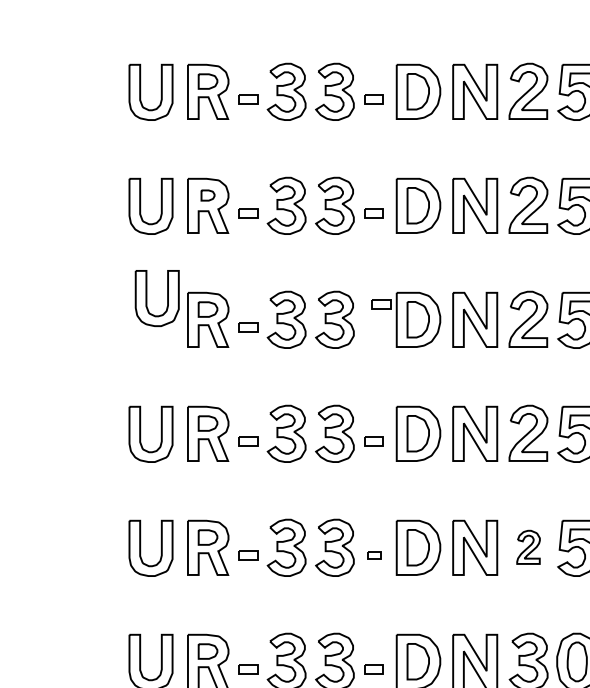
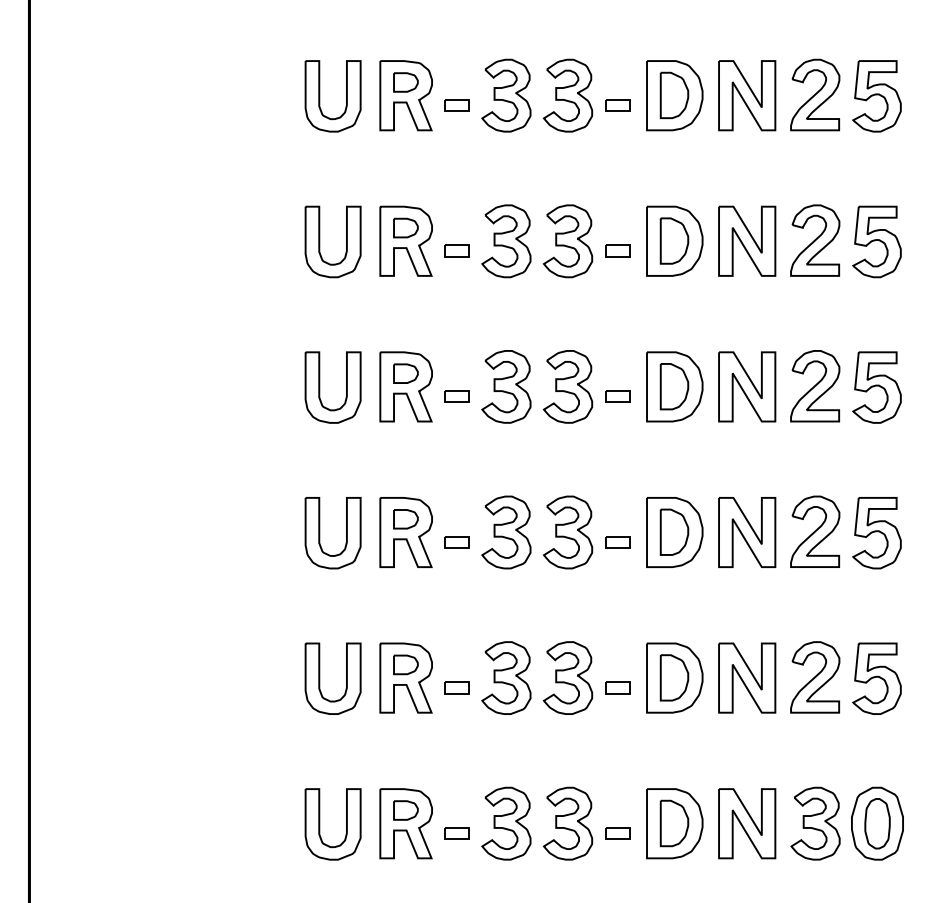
part: (207, 195) -> (405, 227), size x1.43
part: (147, 298) -> (320, 387), moved
part: (380, 303) -> (617, 396), moved
part: (528, 547) -> (815, 677), size x1.67
part: (373, 555) -> (617, 687), size x1.43

